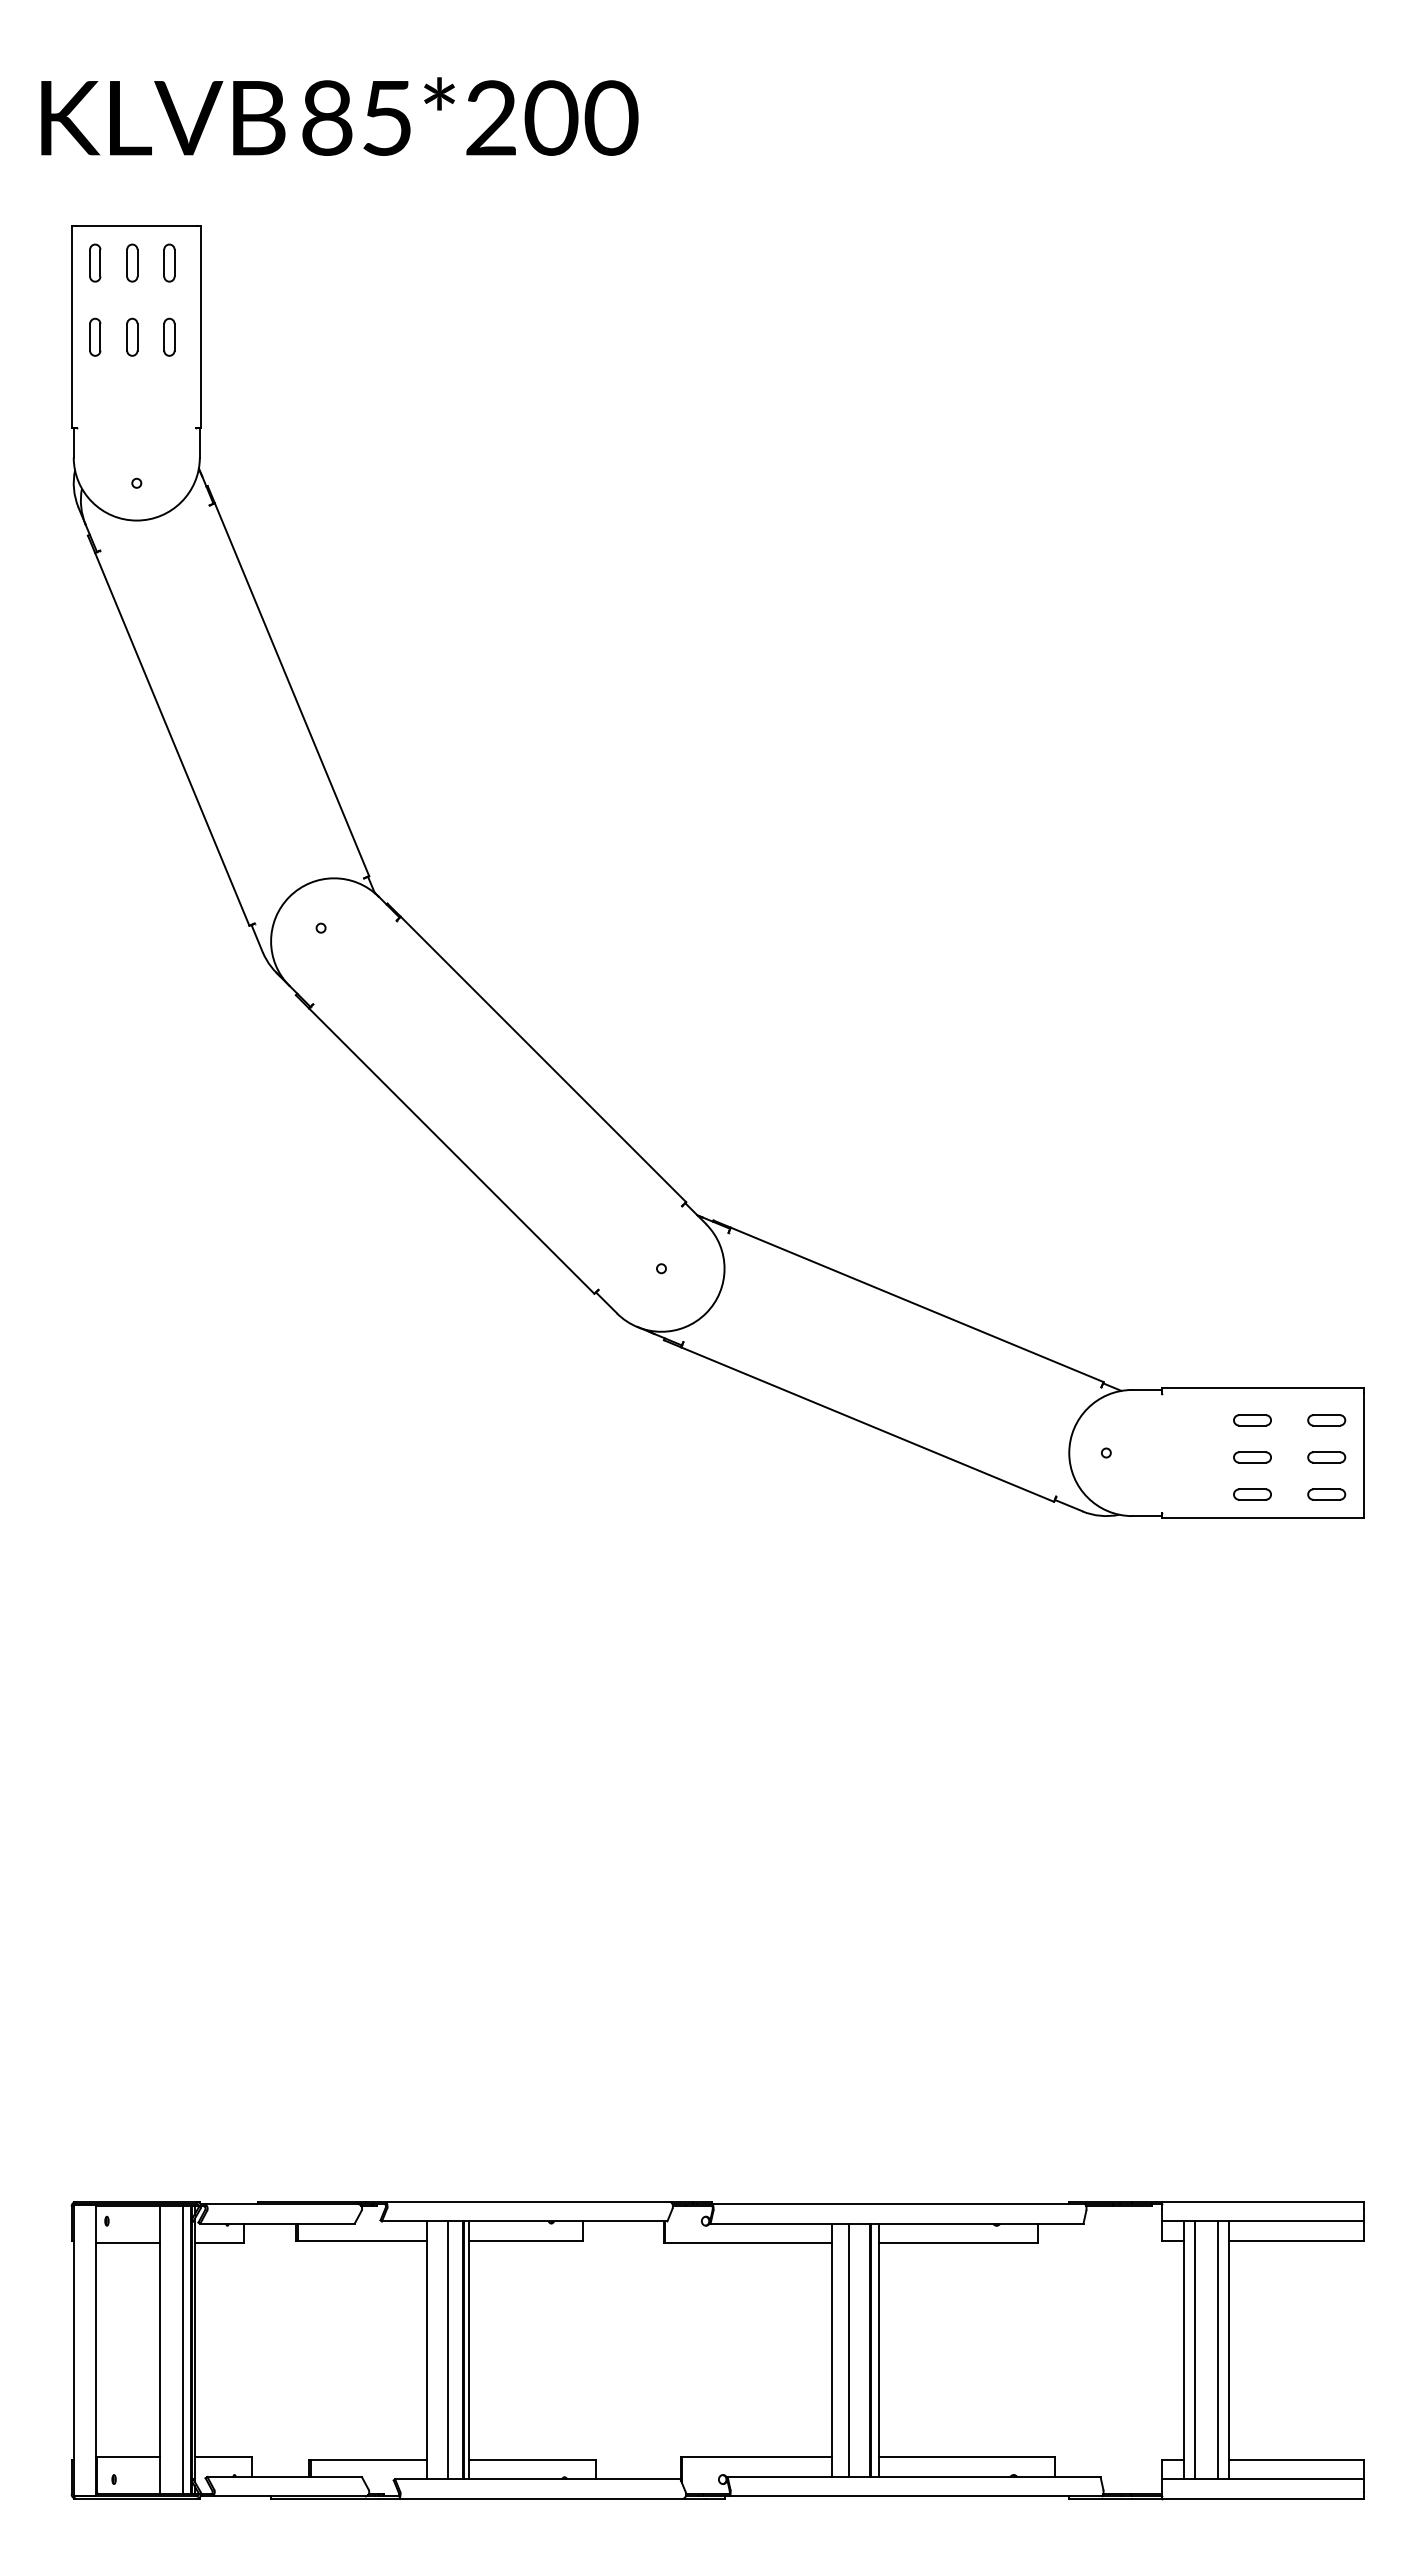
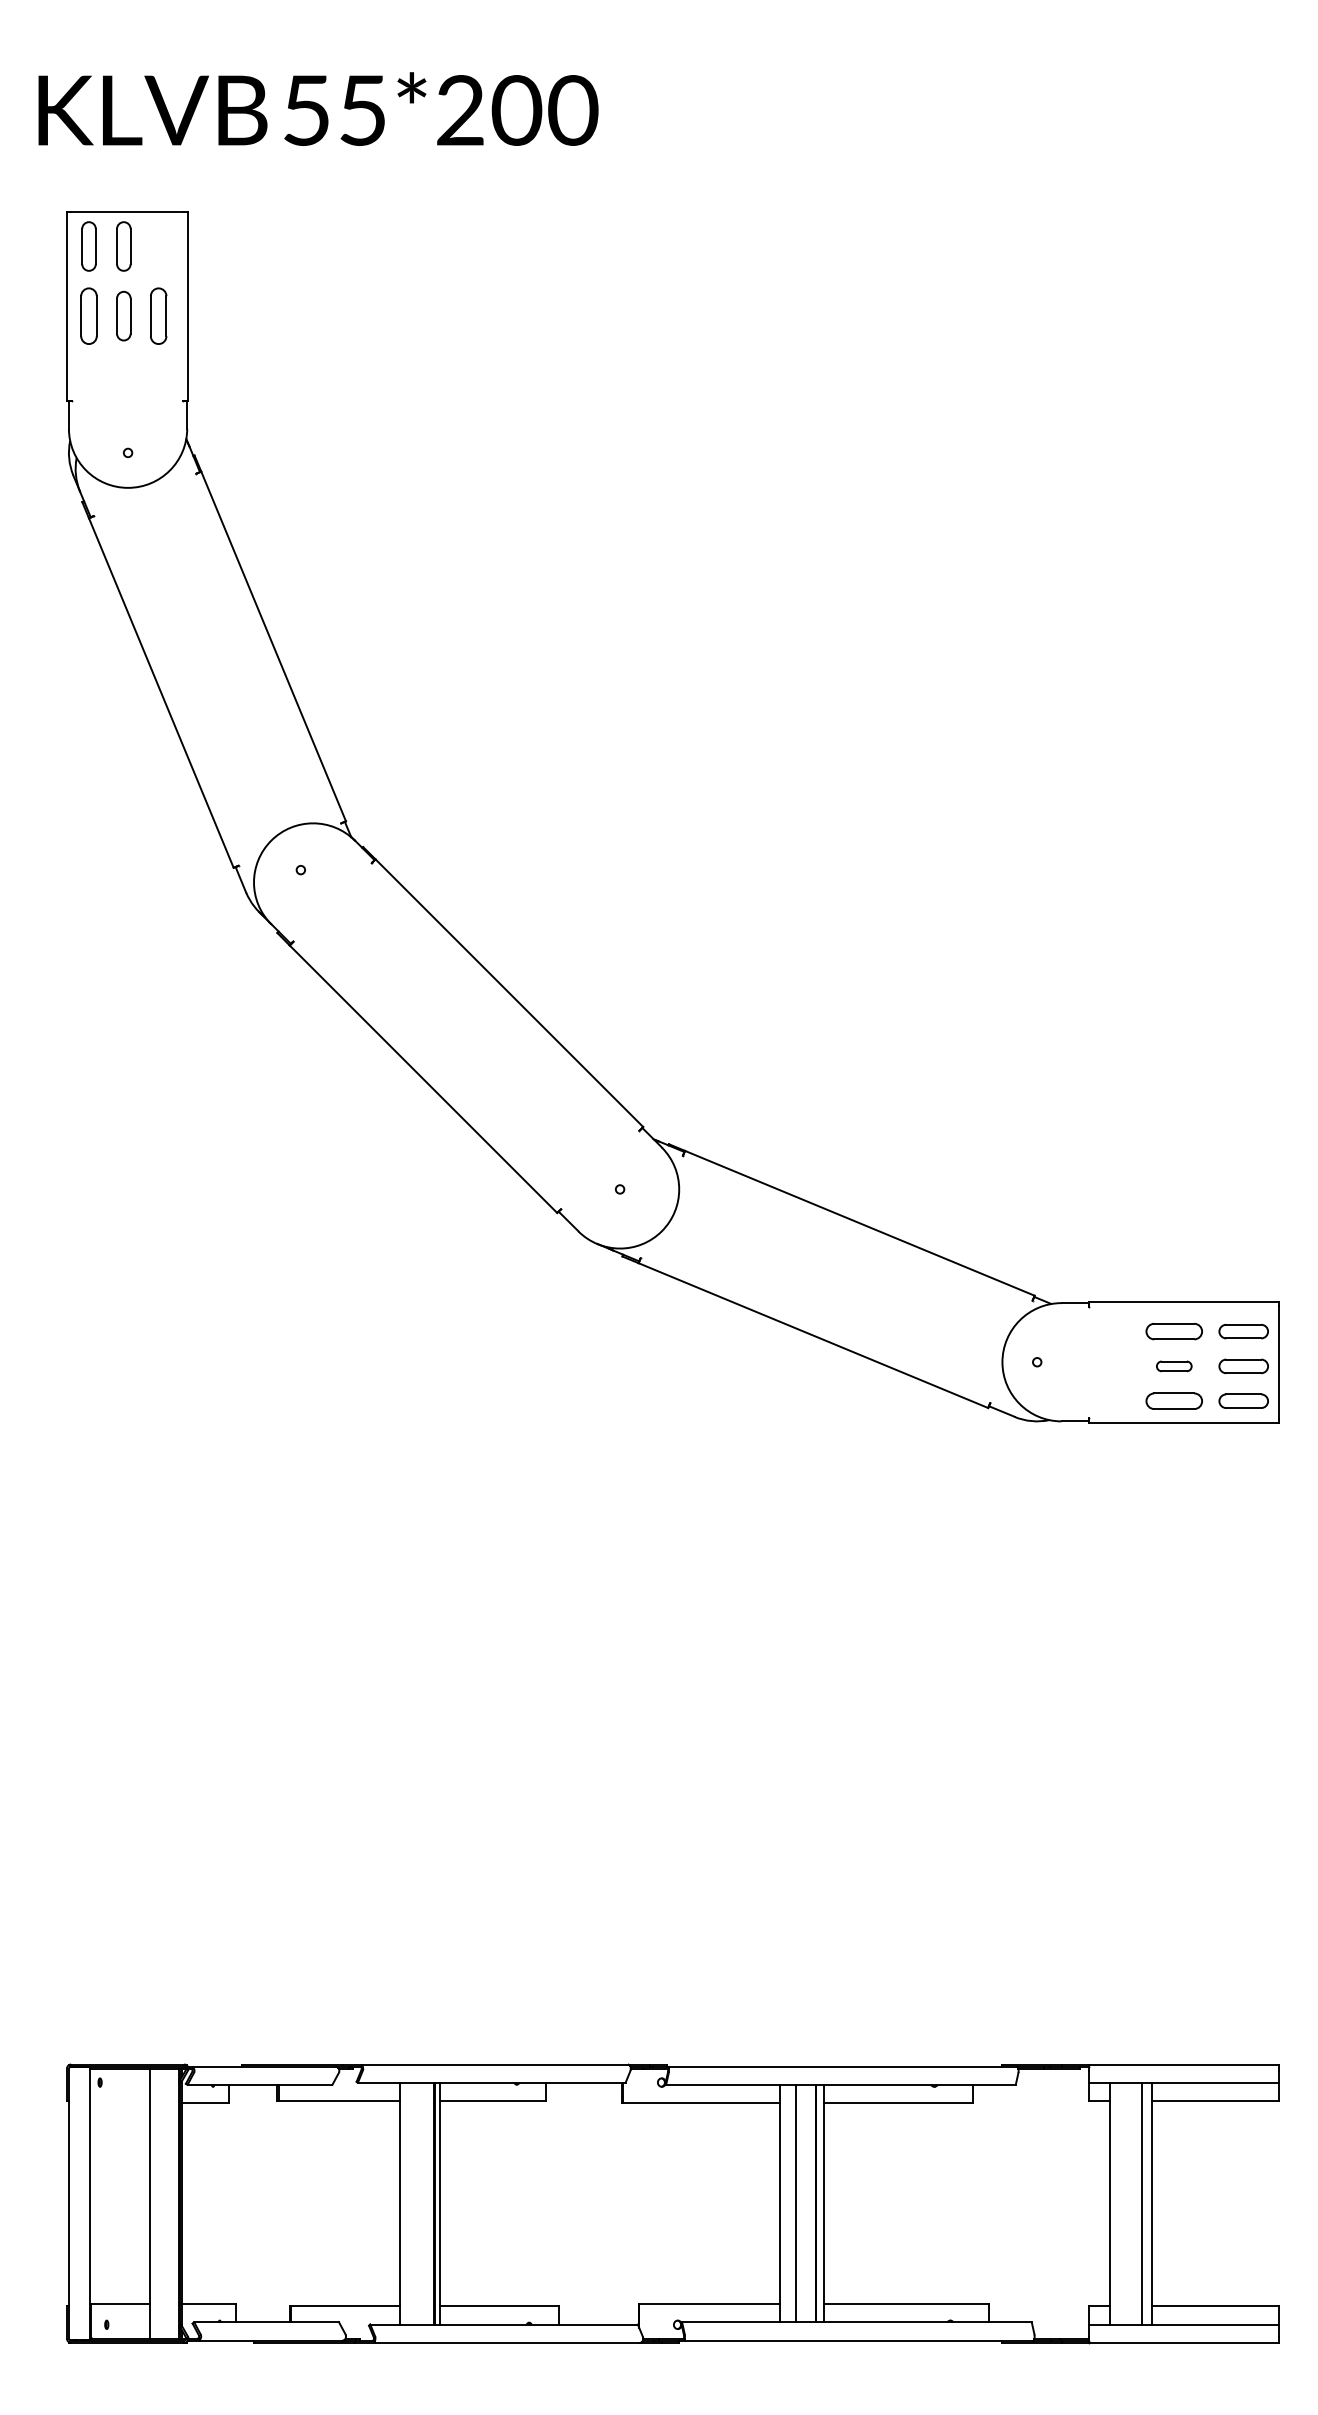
text: (327, 117) -> (306, 109), 85*200 -> 55*200
part: (95, 262) -> (89, 245), size x1.4
part: (132, 262) -> (124, 245), size x1.4
part: (169, 262) -> (158, 245), removed
part: (95, 336) -> (89, 315), size x1.6
part: (132, 336) -> (124, 315), size x1.4
part: (169, 336) -> (158, 315), size x1.6
part: (1252, 1420) -> (1174, 1331), size x1.6
part: (1326, 1420) -> (1243, 1331), size x1.4
part: (1326, 1457) -> (1243, 1366), size x1.4
part: (1252, 1494) -> (1174, 1401), size x1.6
part: (1326, 1494) -> (1243, 1401), size x1.4
line: (128, 2243) -> (120, 2103), removed
line: (183, 2350) -> (171, 2203), removed
line: (447, 2350) -> (419, 2203), removed
line: (1194, 2350) -> (1119, 2203), removed

